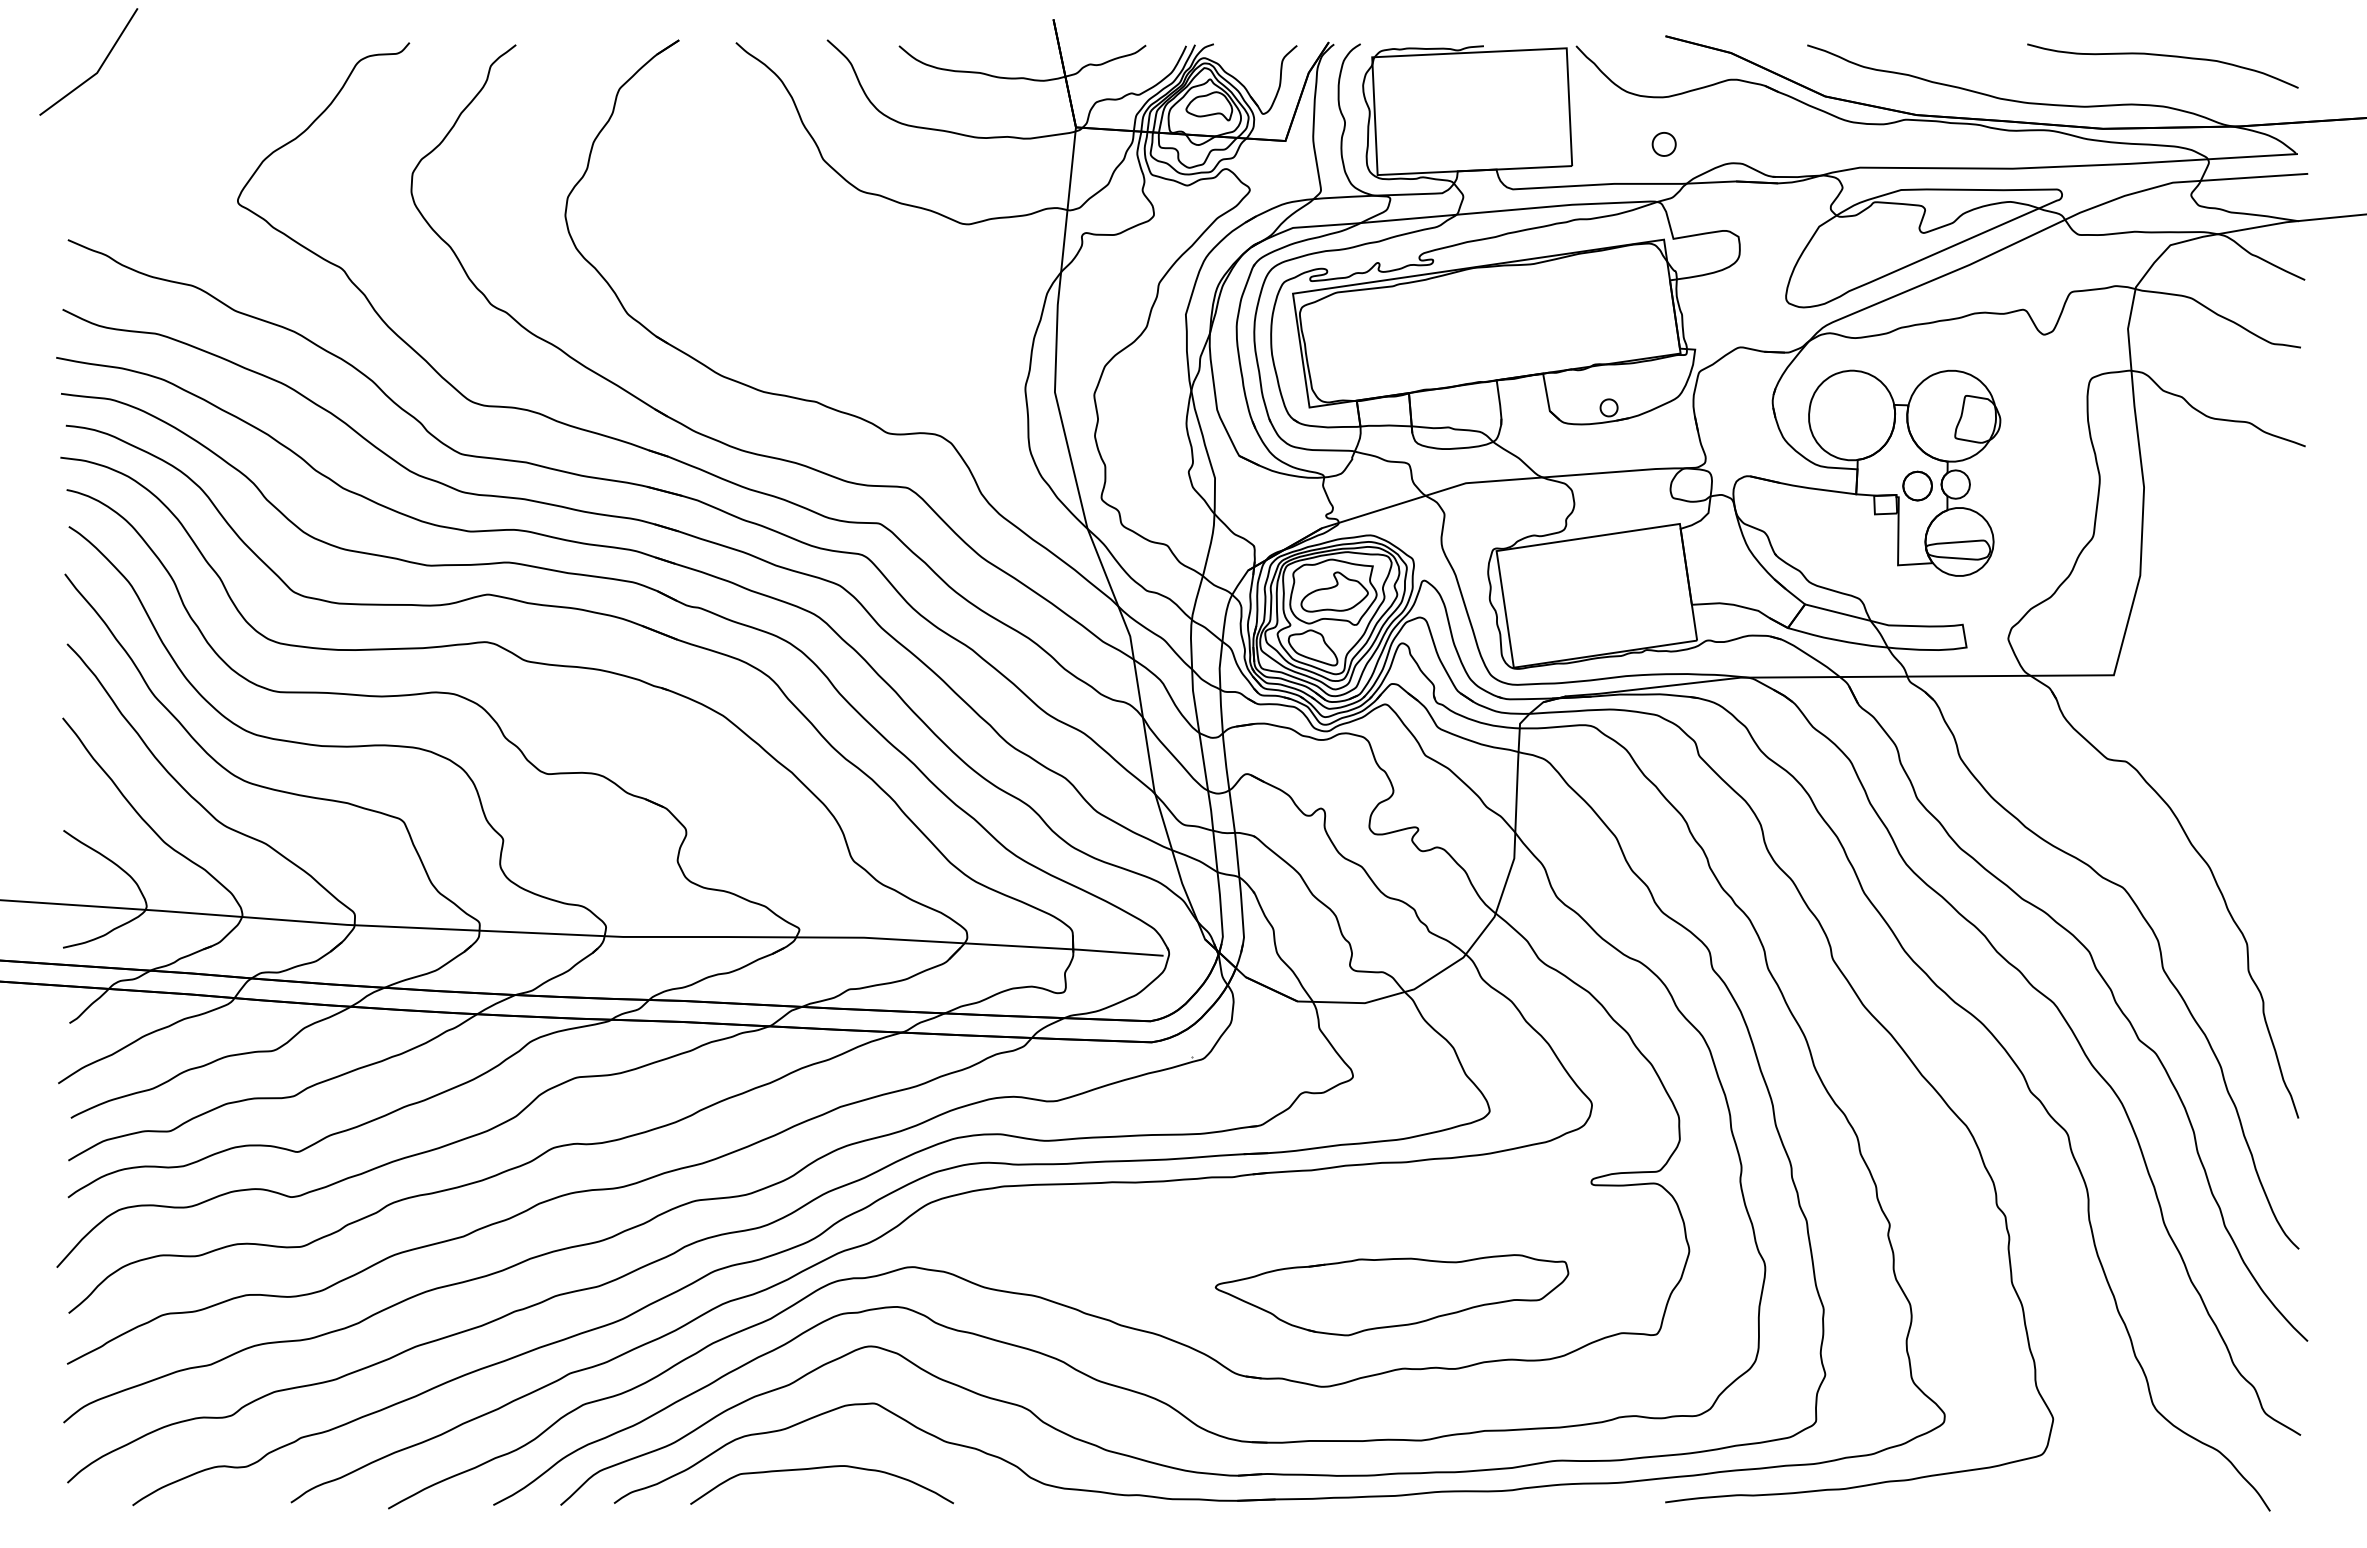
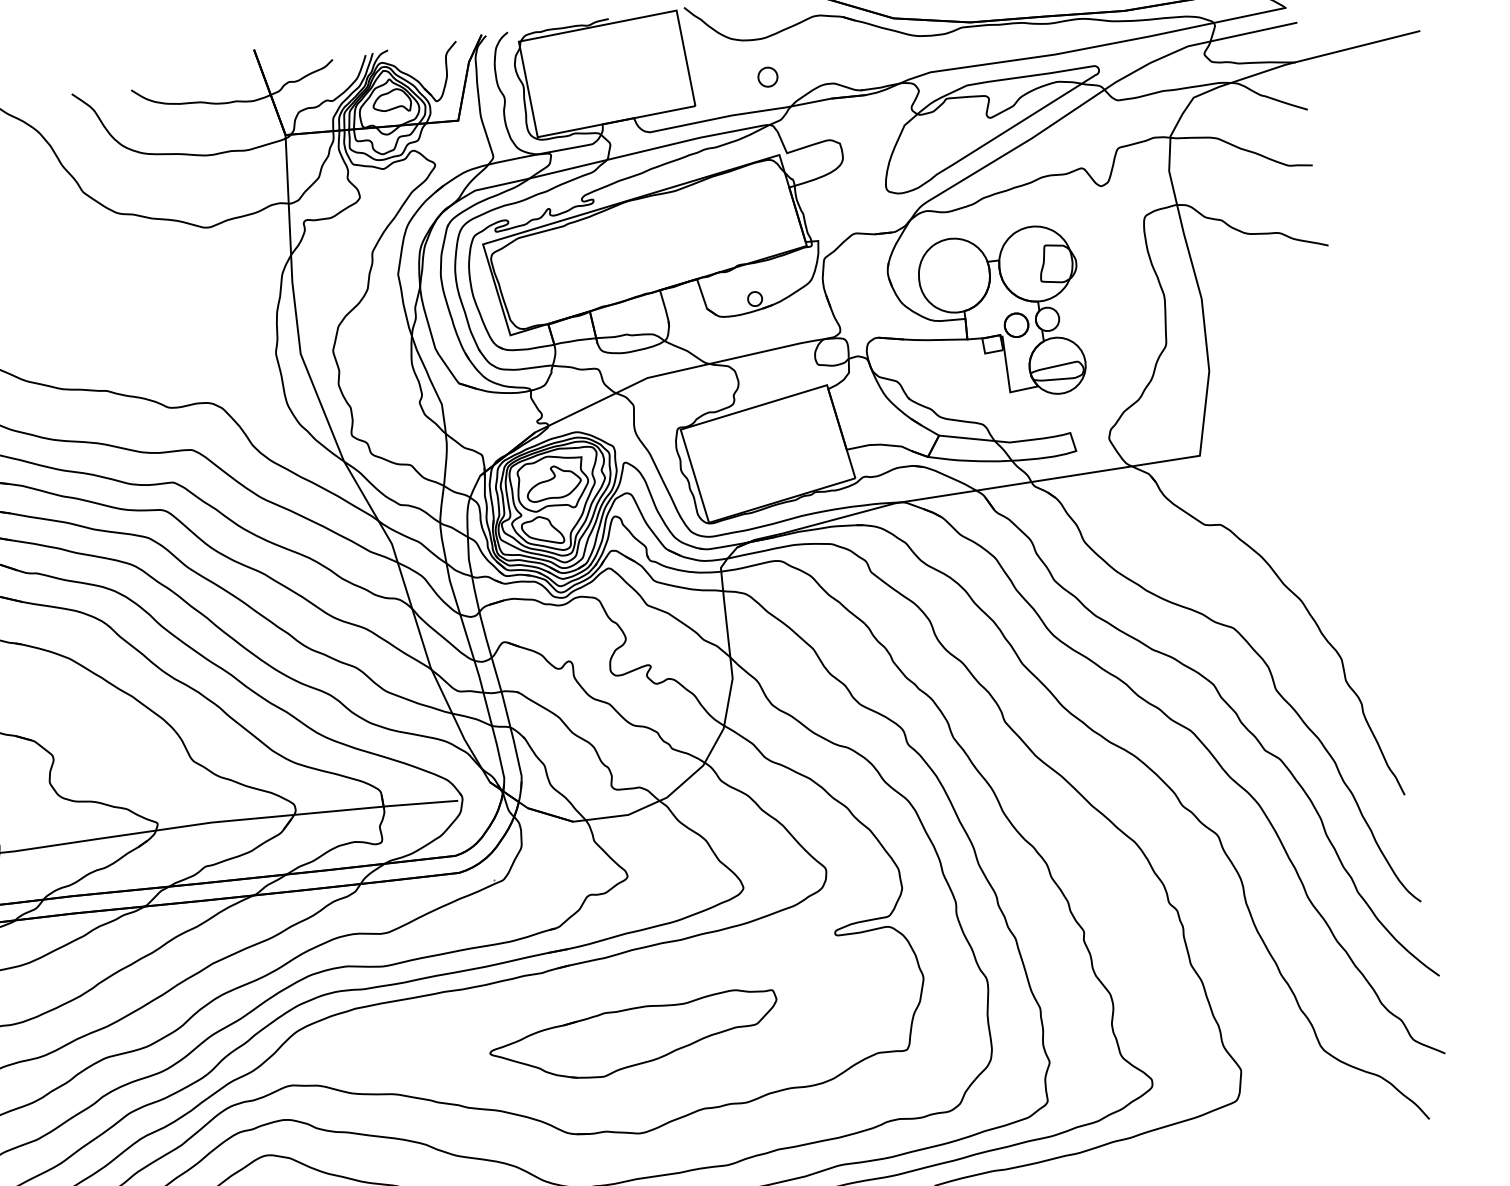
part: (1391, 1295) -> (634, 1038), moved

